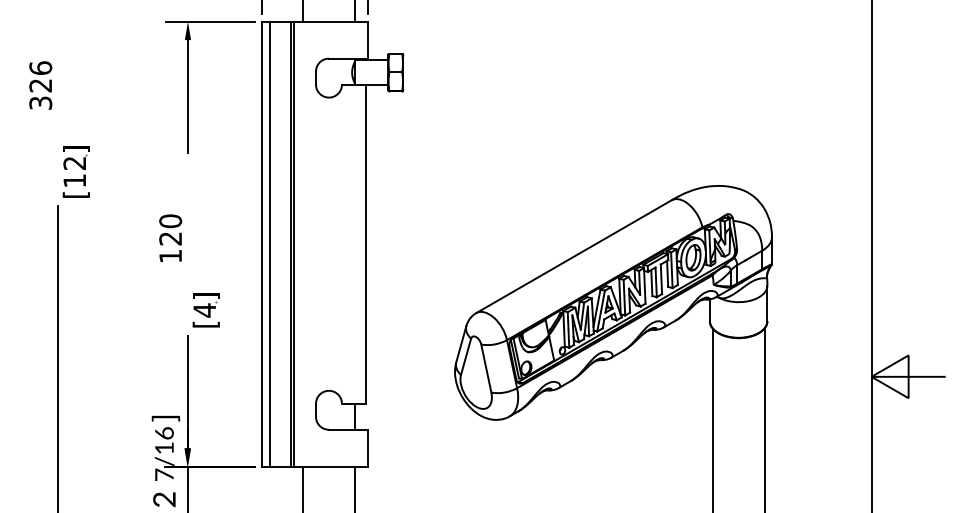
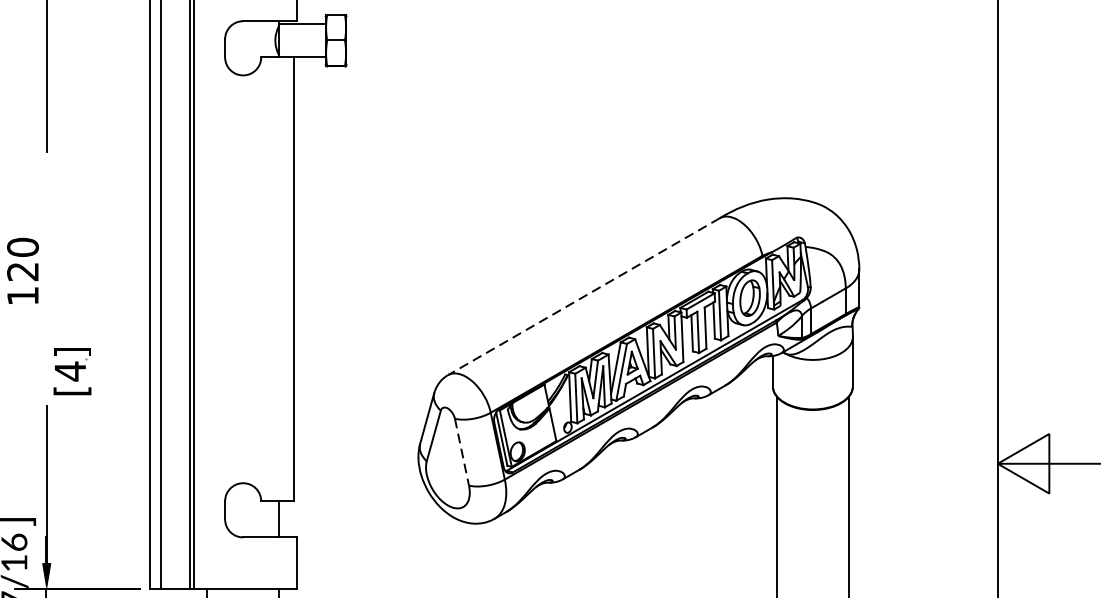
line: (574, 256) -> (584, 296), solid -> dashed
line: (486, 368) -> (462, 452), solid -> dashed

